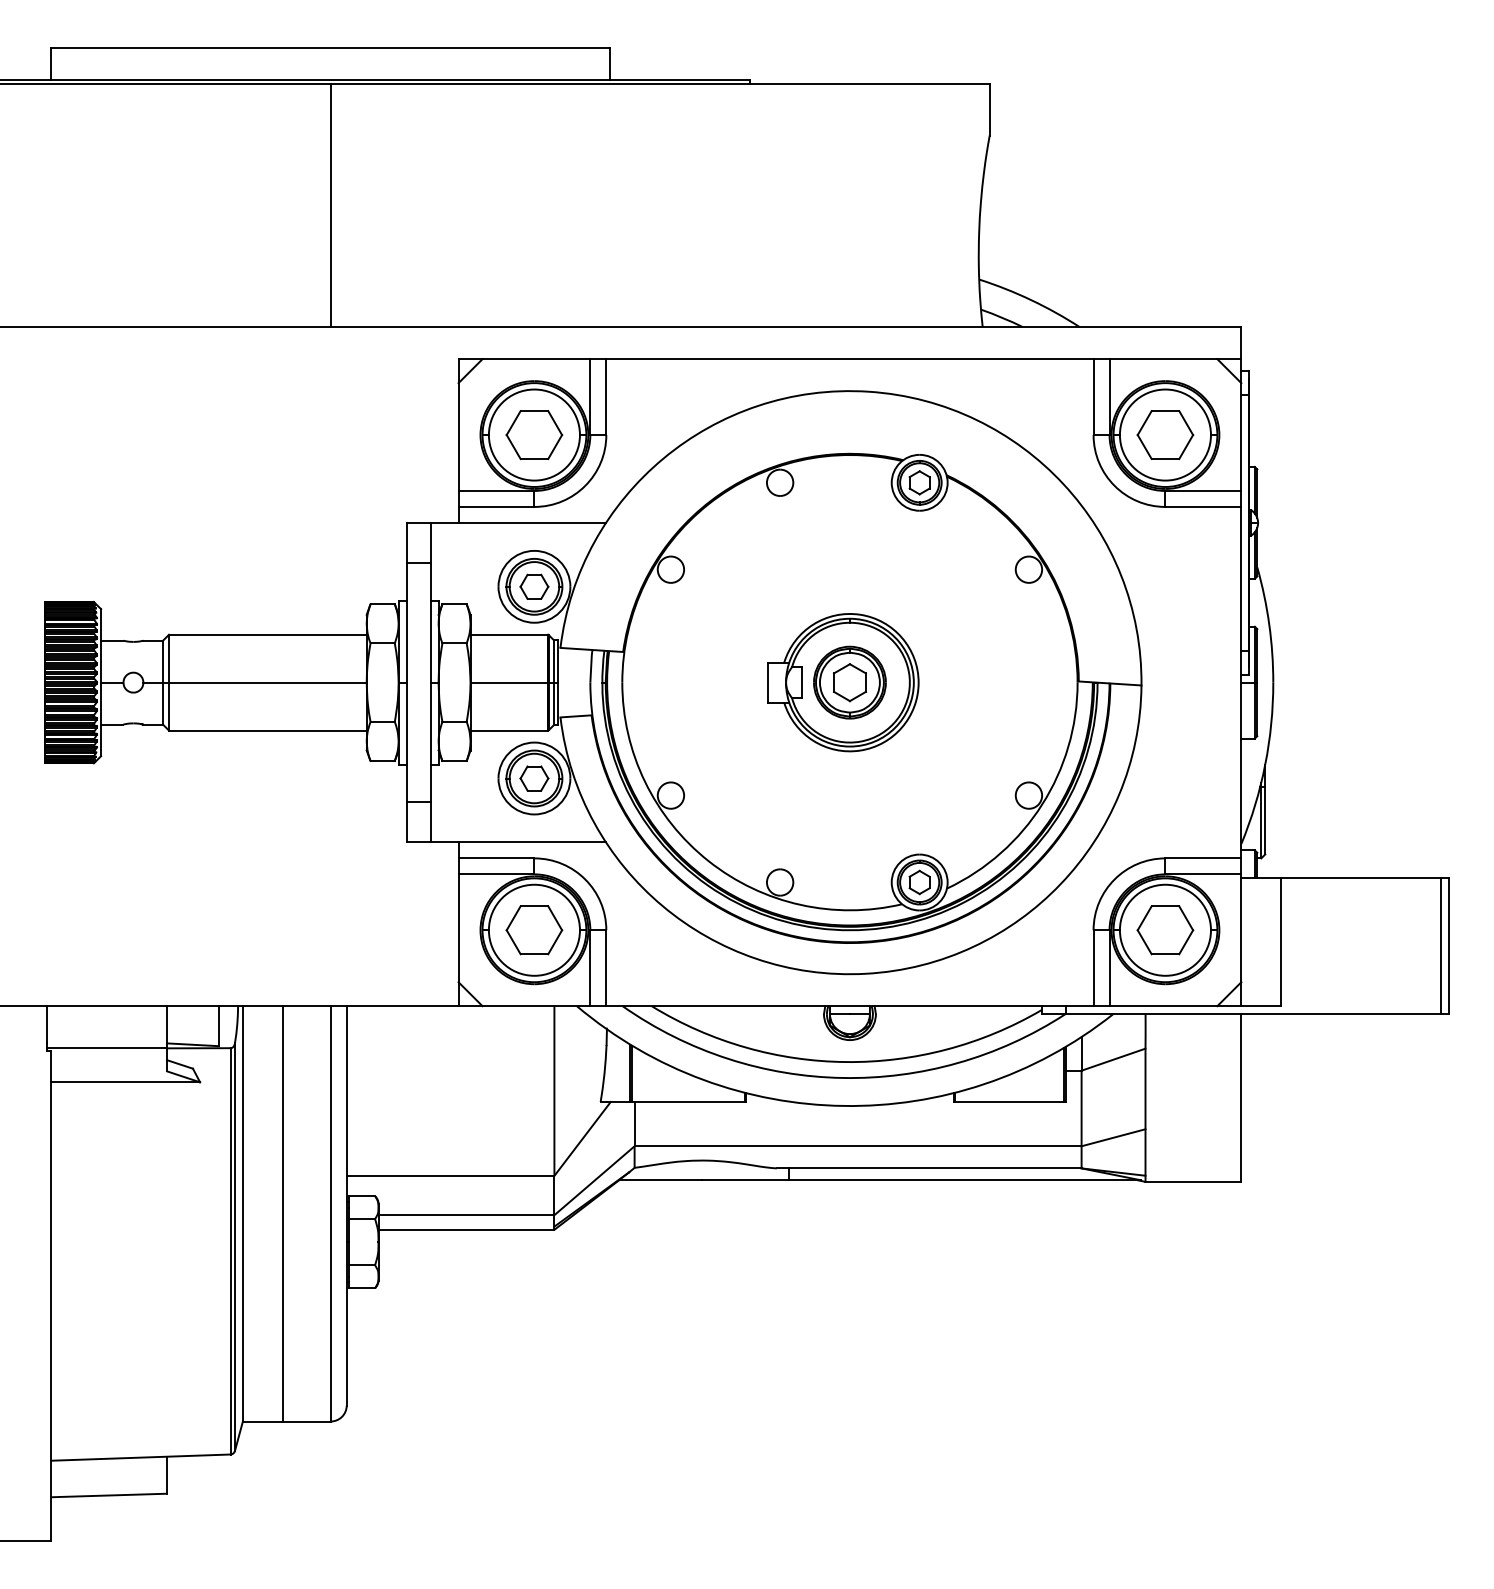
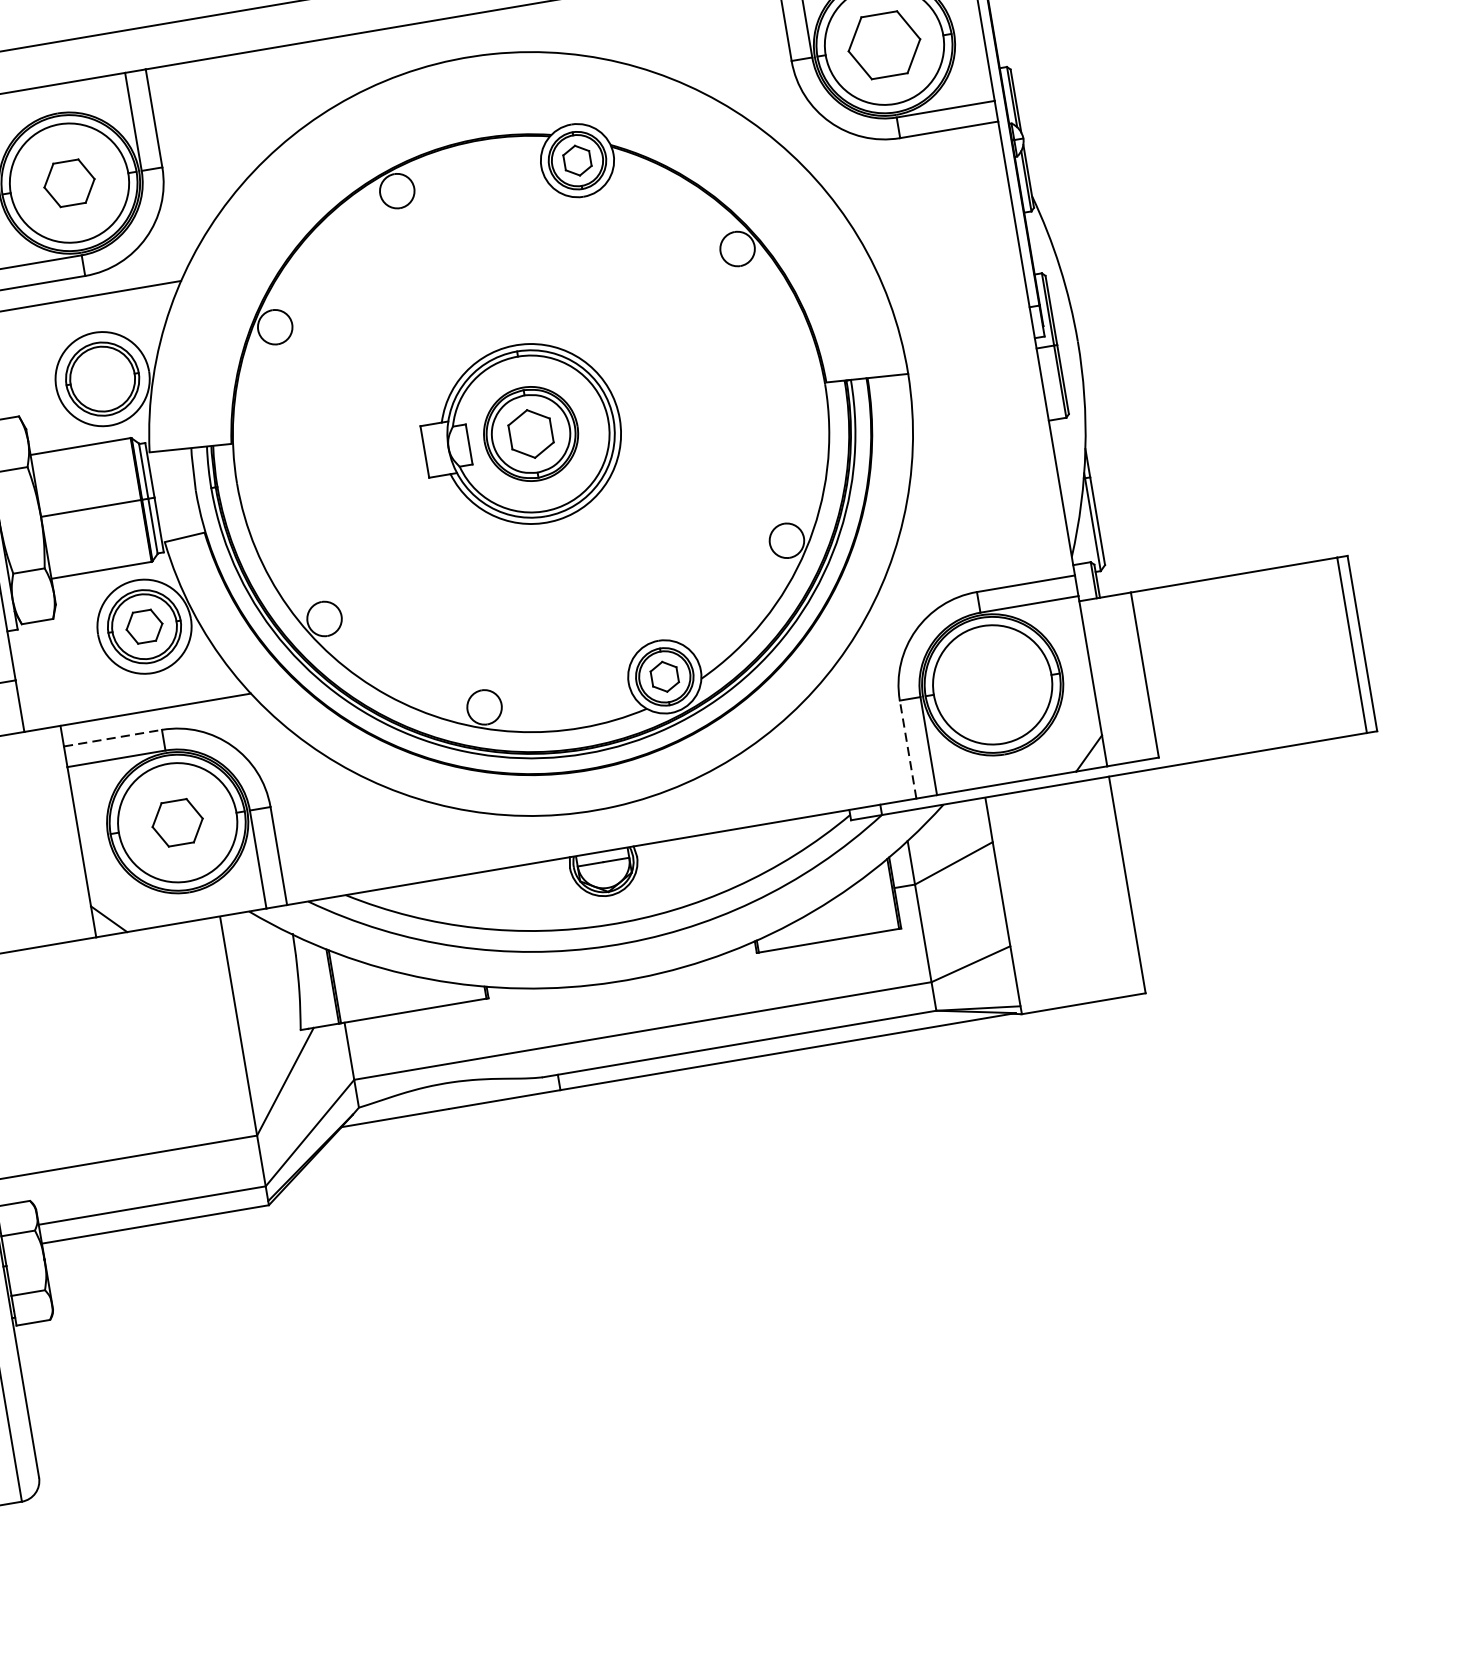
part: (534, 435) -> (69, 183), size x0.7
part: (534, 586) -> (102, 378), removed
line: (496, 858) -> (112, 738), solid -> dashed
part: (534, 930) -> (177, 823), size x0.7
part: (1165, 930) -> (992, 685), removed
line: (1093, 968) -> (908, 749), solid -> dashed

